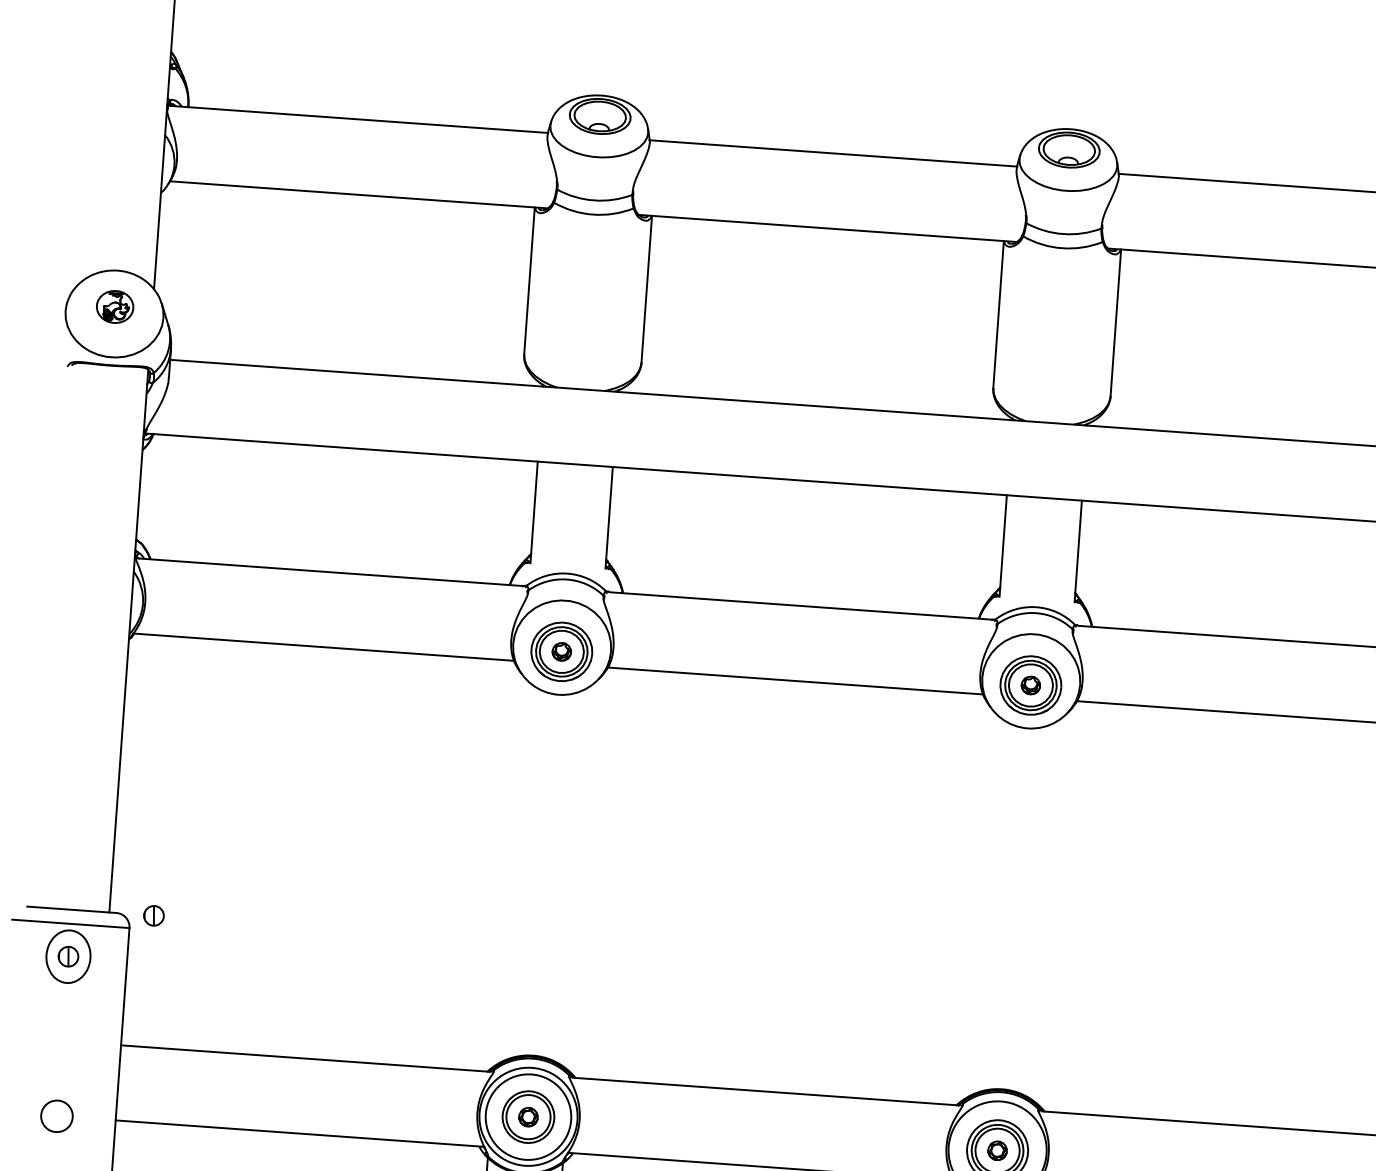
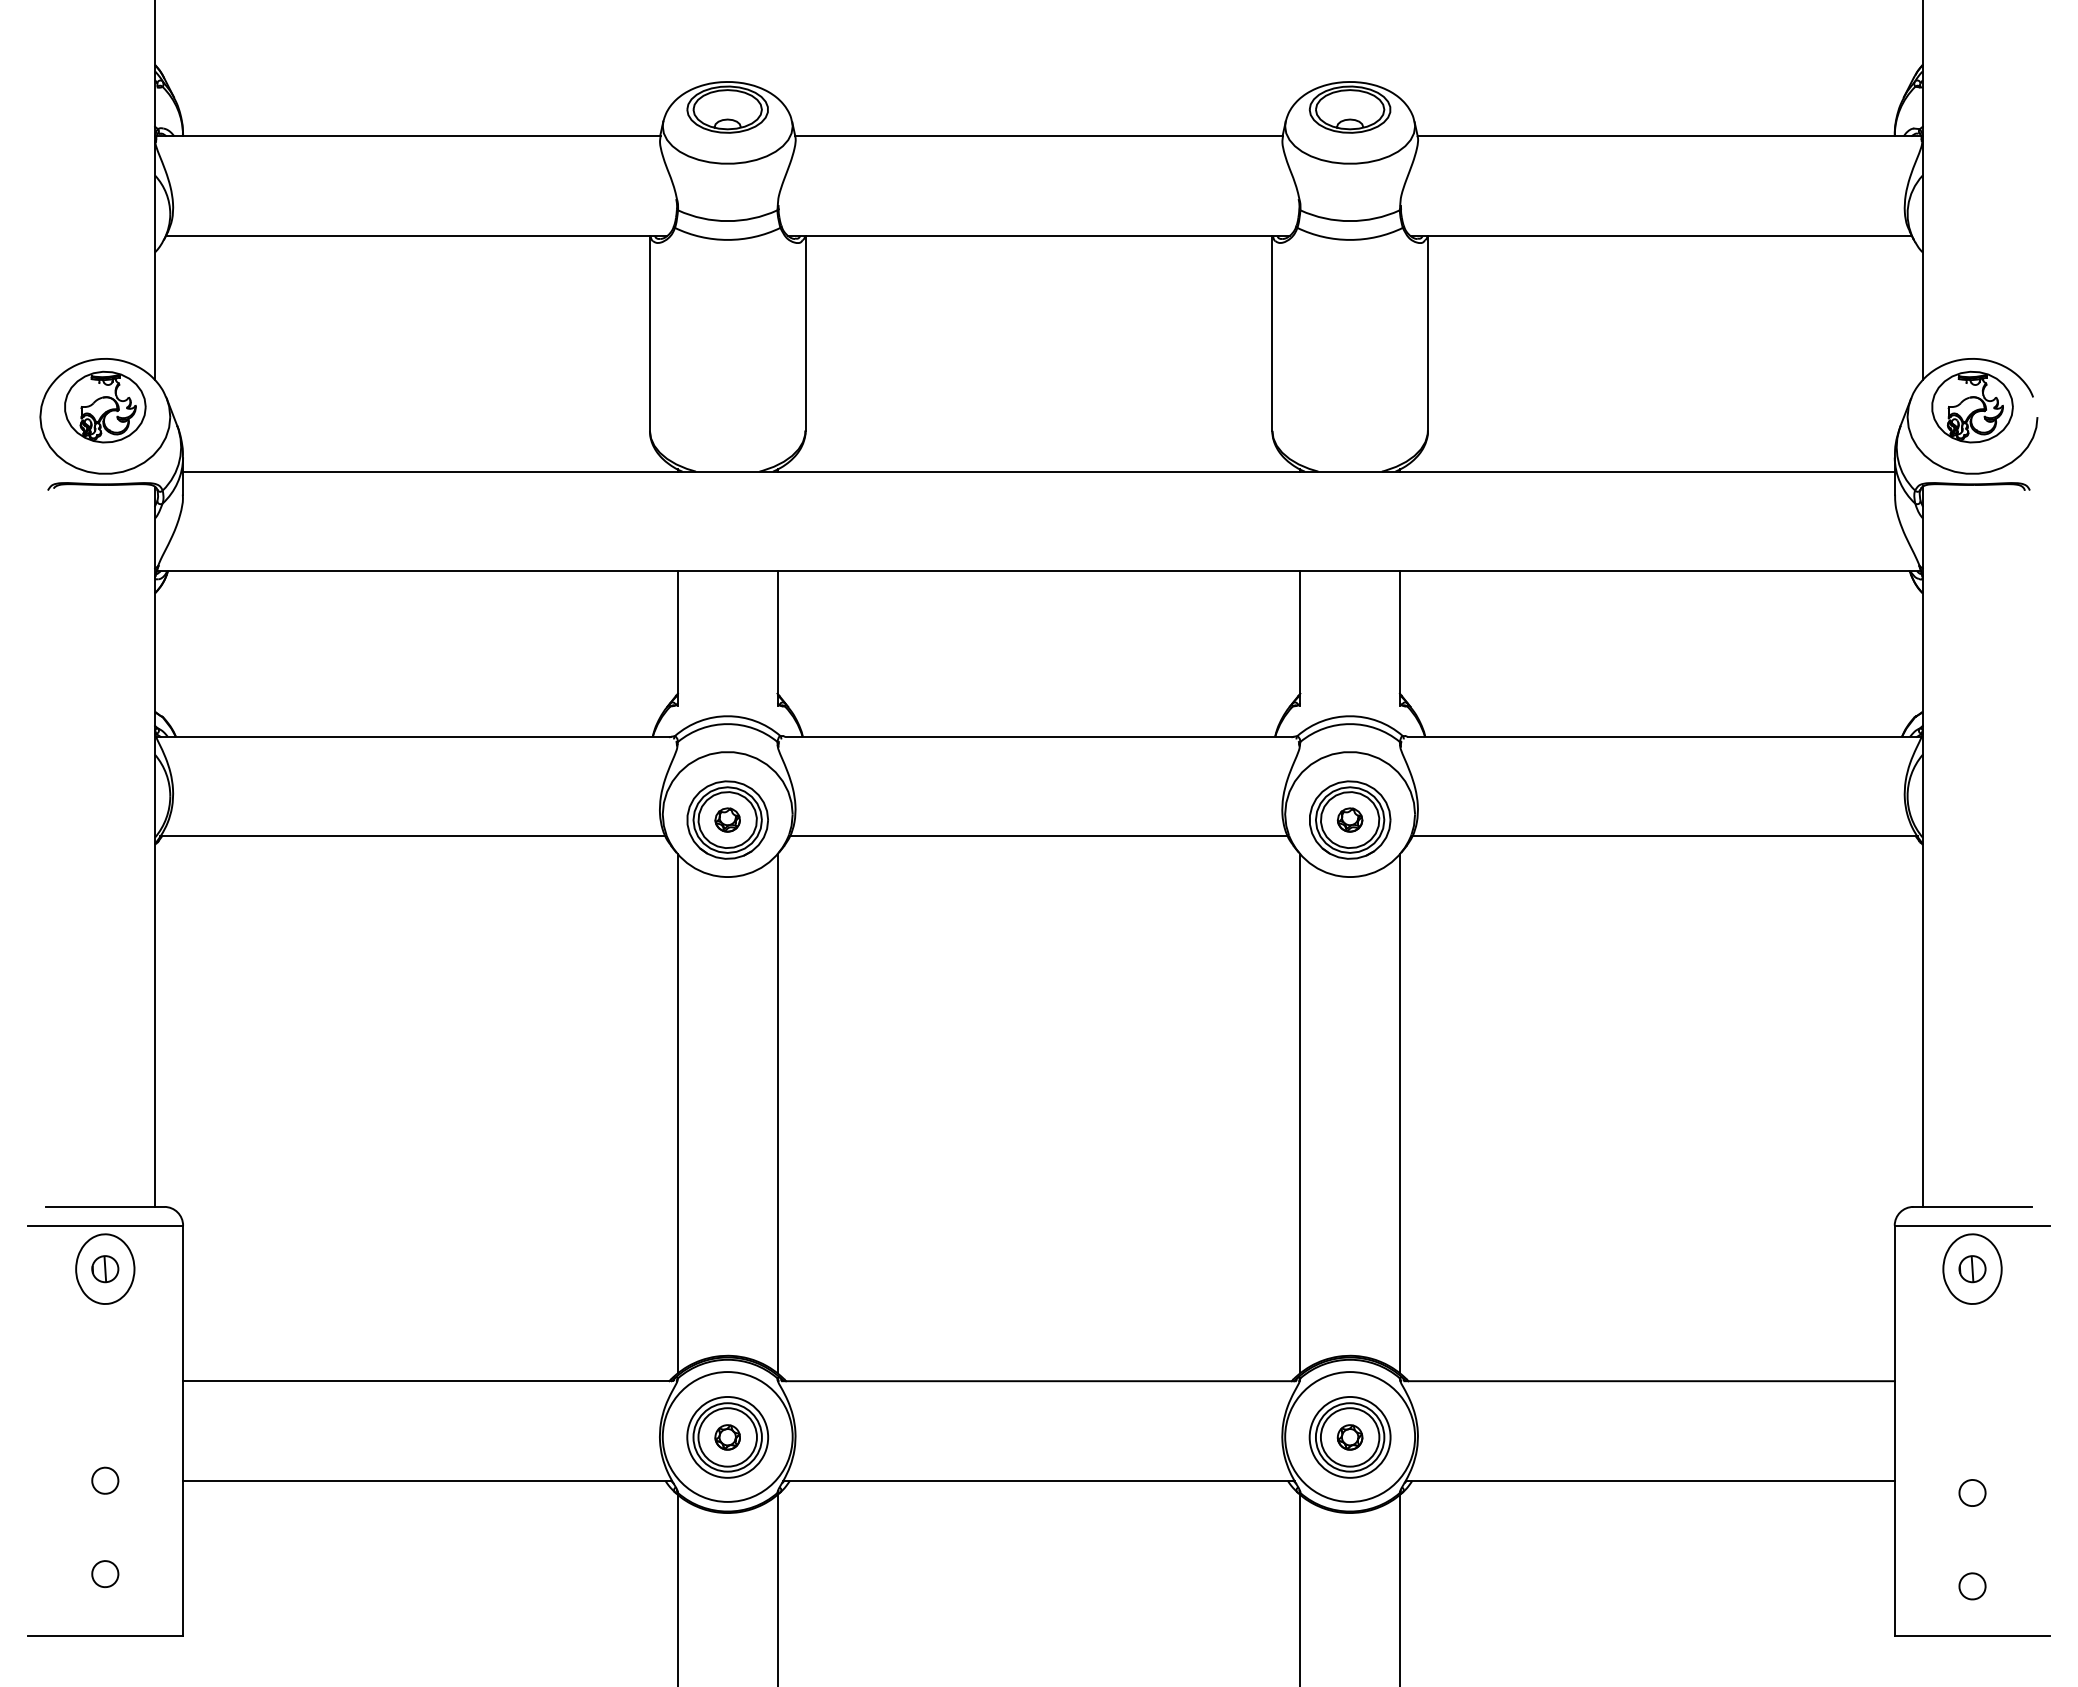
part: (115, 306) -> (105, 406), size x1.67
line: (508, 870) -> (677, 1113), added
line: (583, 875) -> (777, 1113), added
line: (977, 903) -> (1300, 1113), added
line: (1052, 909) -> (1399, 1113), added
part: (154, 916) -> (214, 1207), removed
part: (57, 1115) -> (105, 1480), size x0.62
circle: (528, 1116) -> (727, 1436), size x0.71

